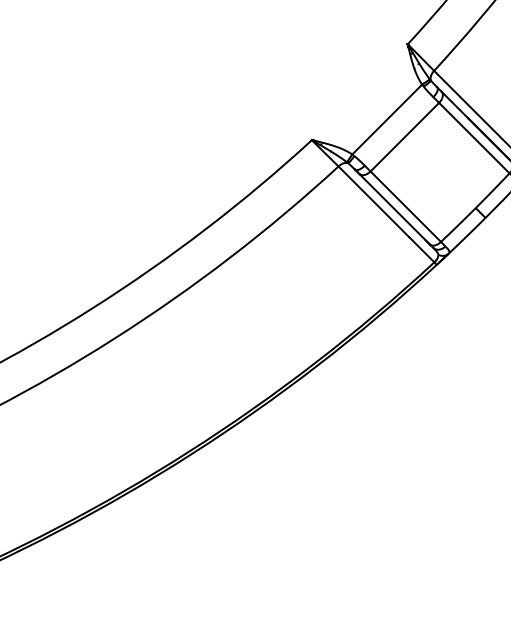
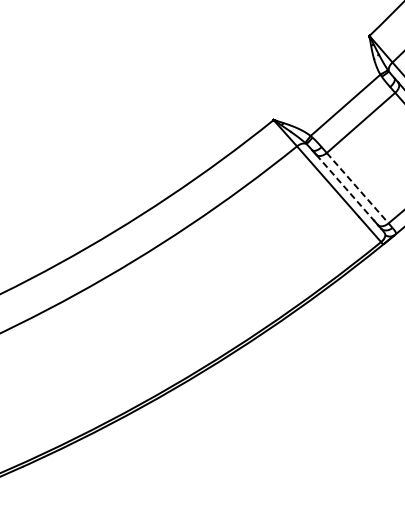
line: (405, 206) -> (357, 187), solid -> dashed
line: (394, 209) -> (346, 190), solid -> dashed

